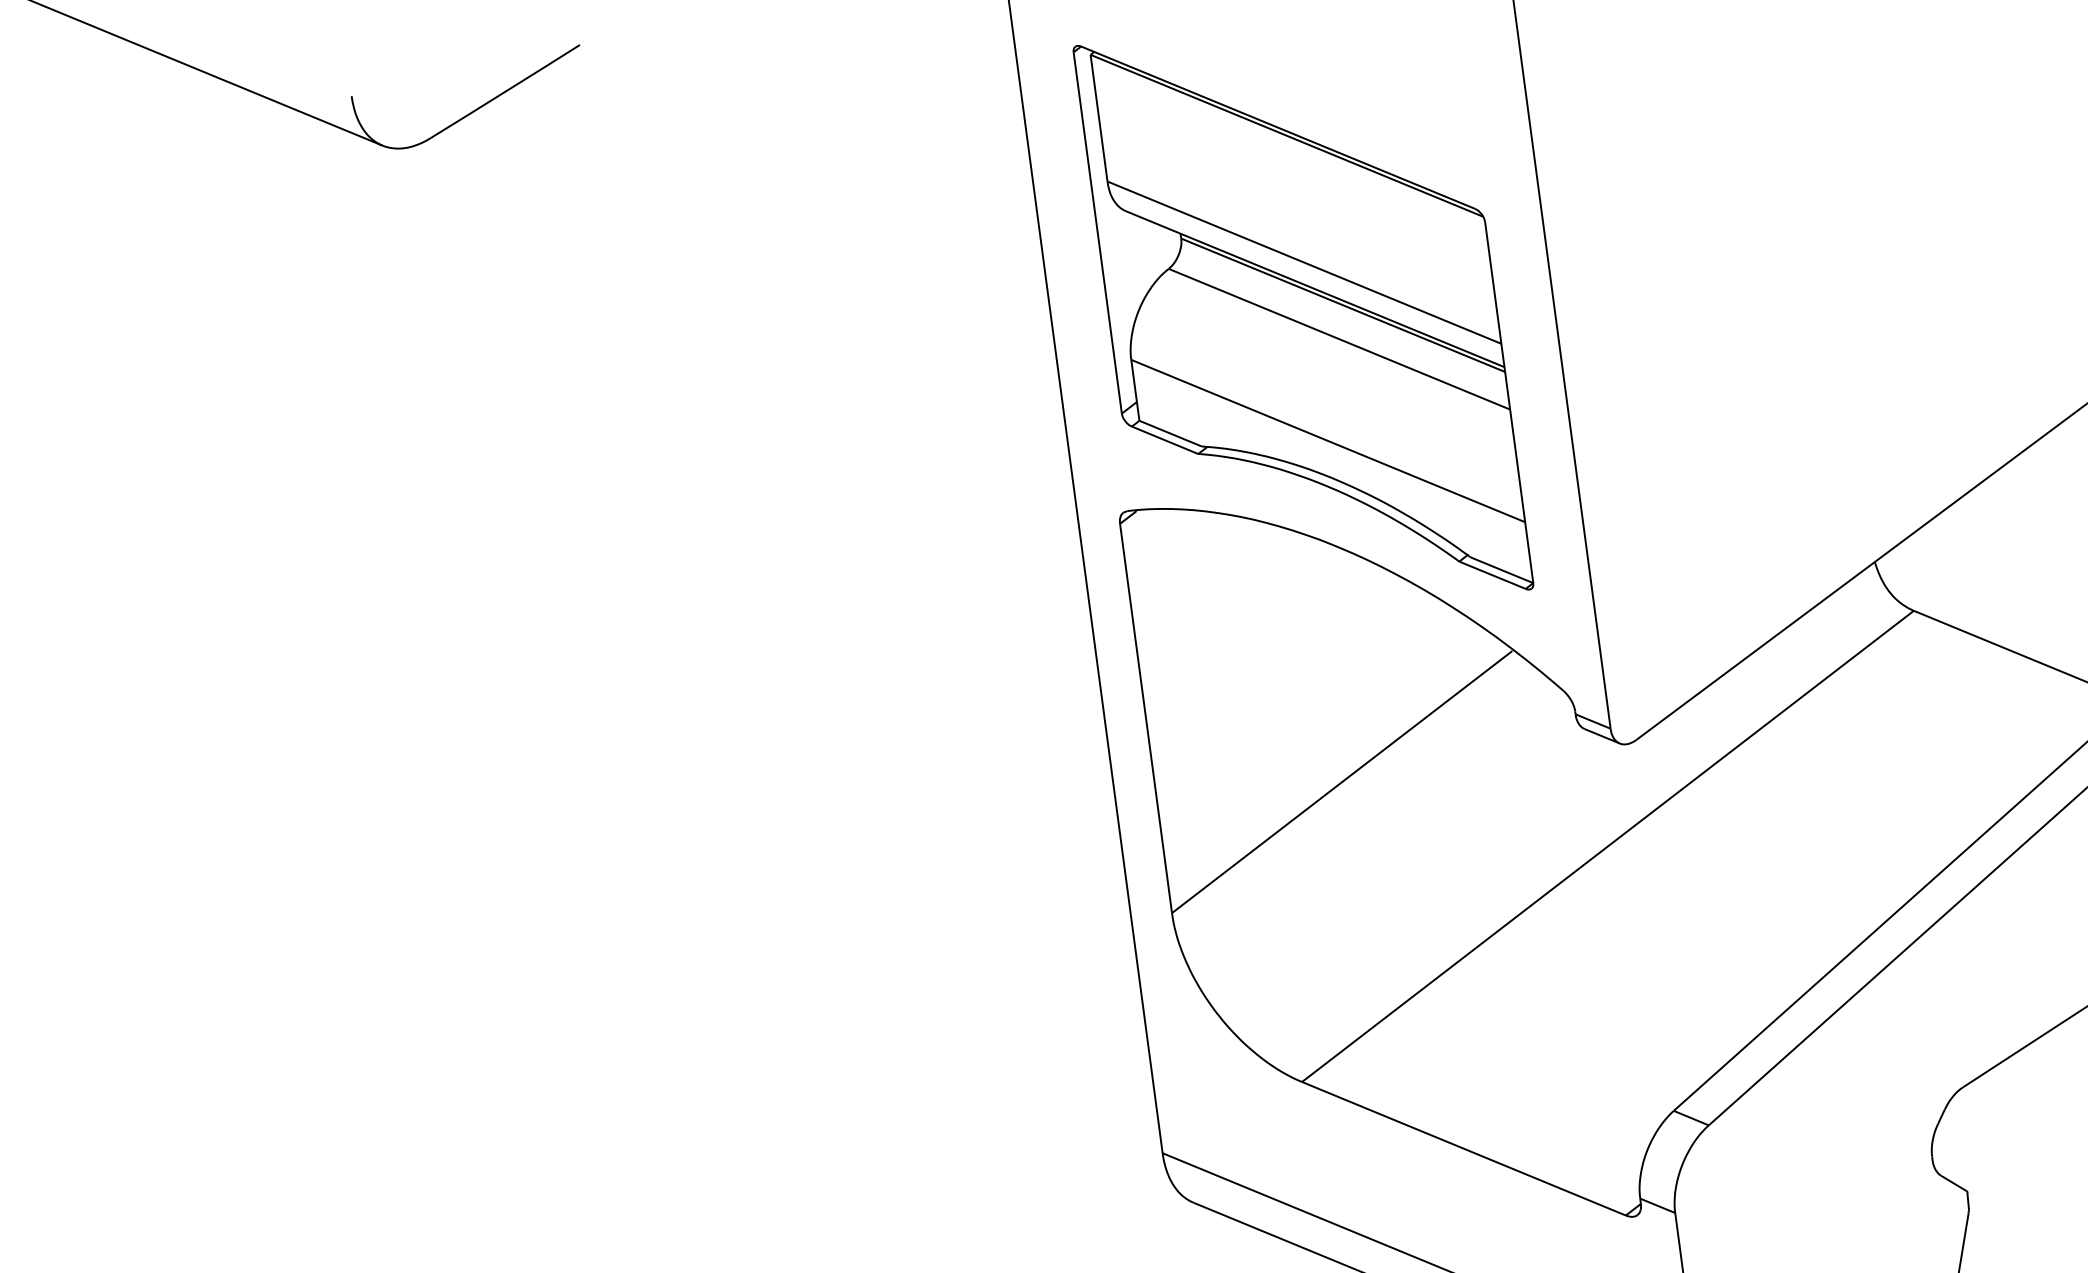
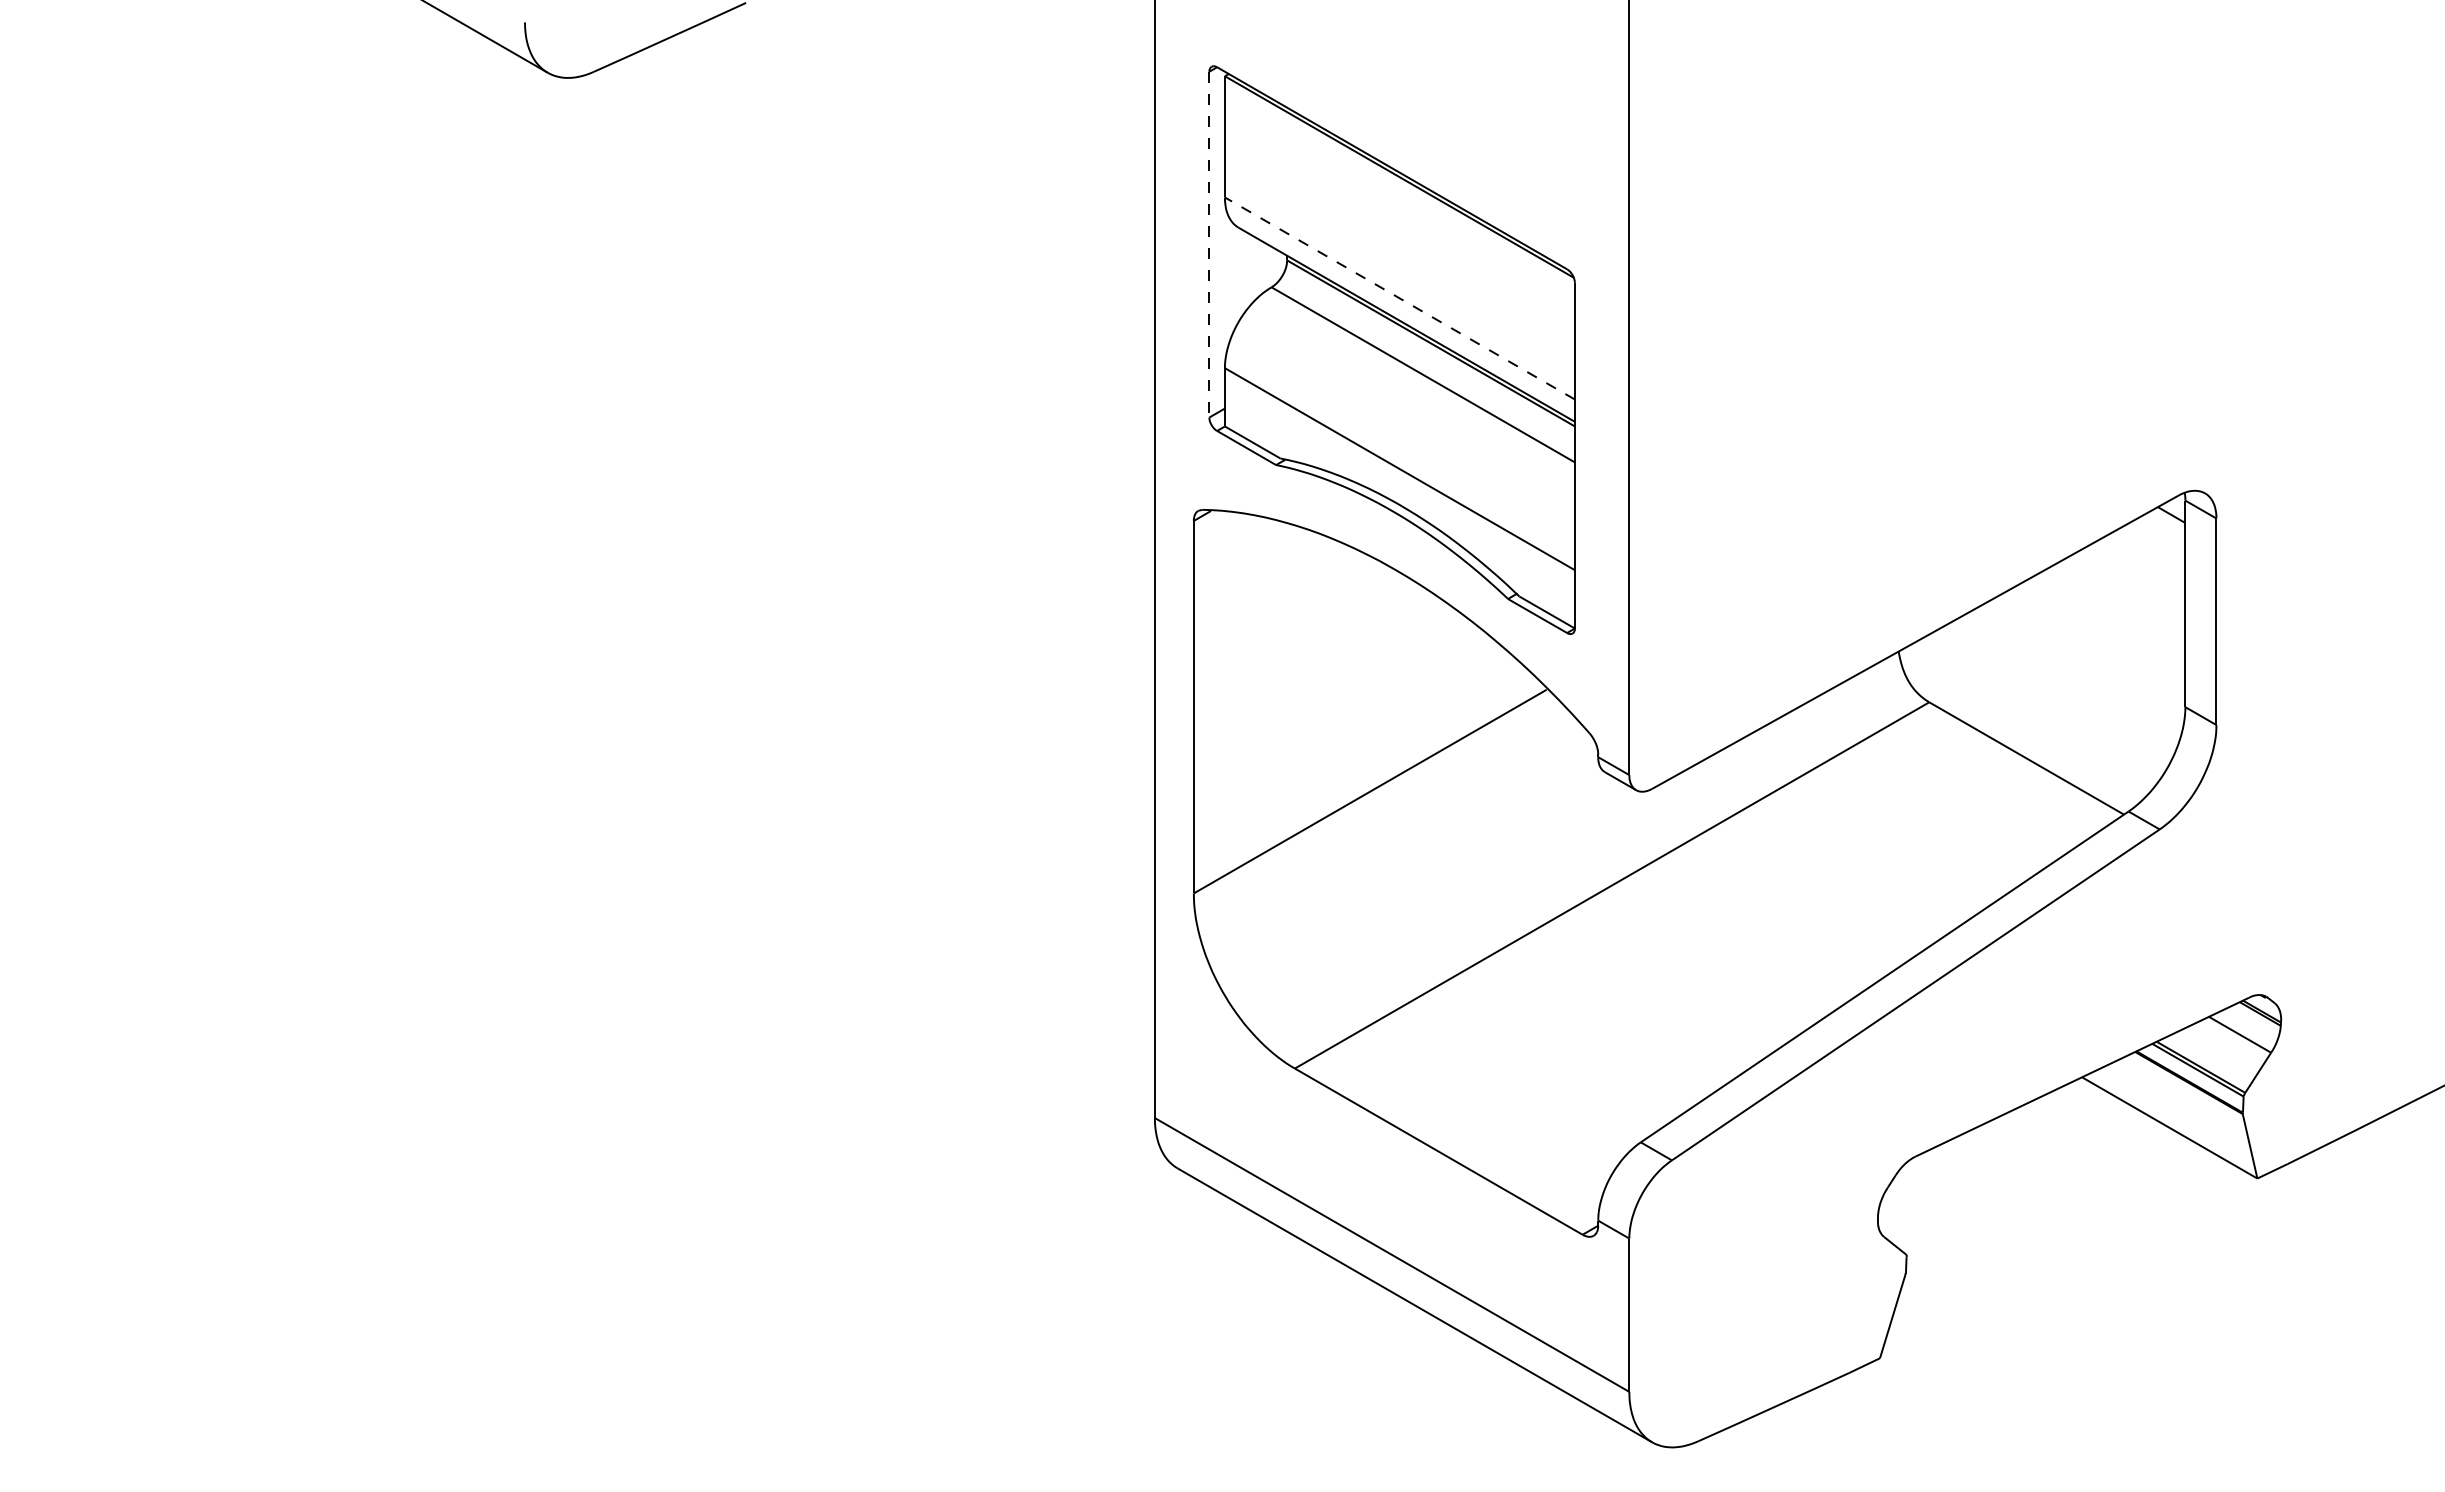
line: (1097, 232) -> (1209, 244), solid -> dashed
line: (1303, 262) -> (1399, 298), solid -> dashed

